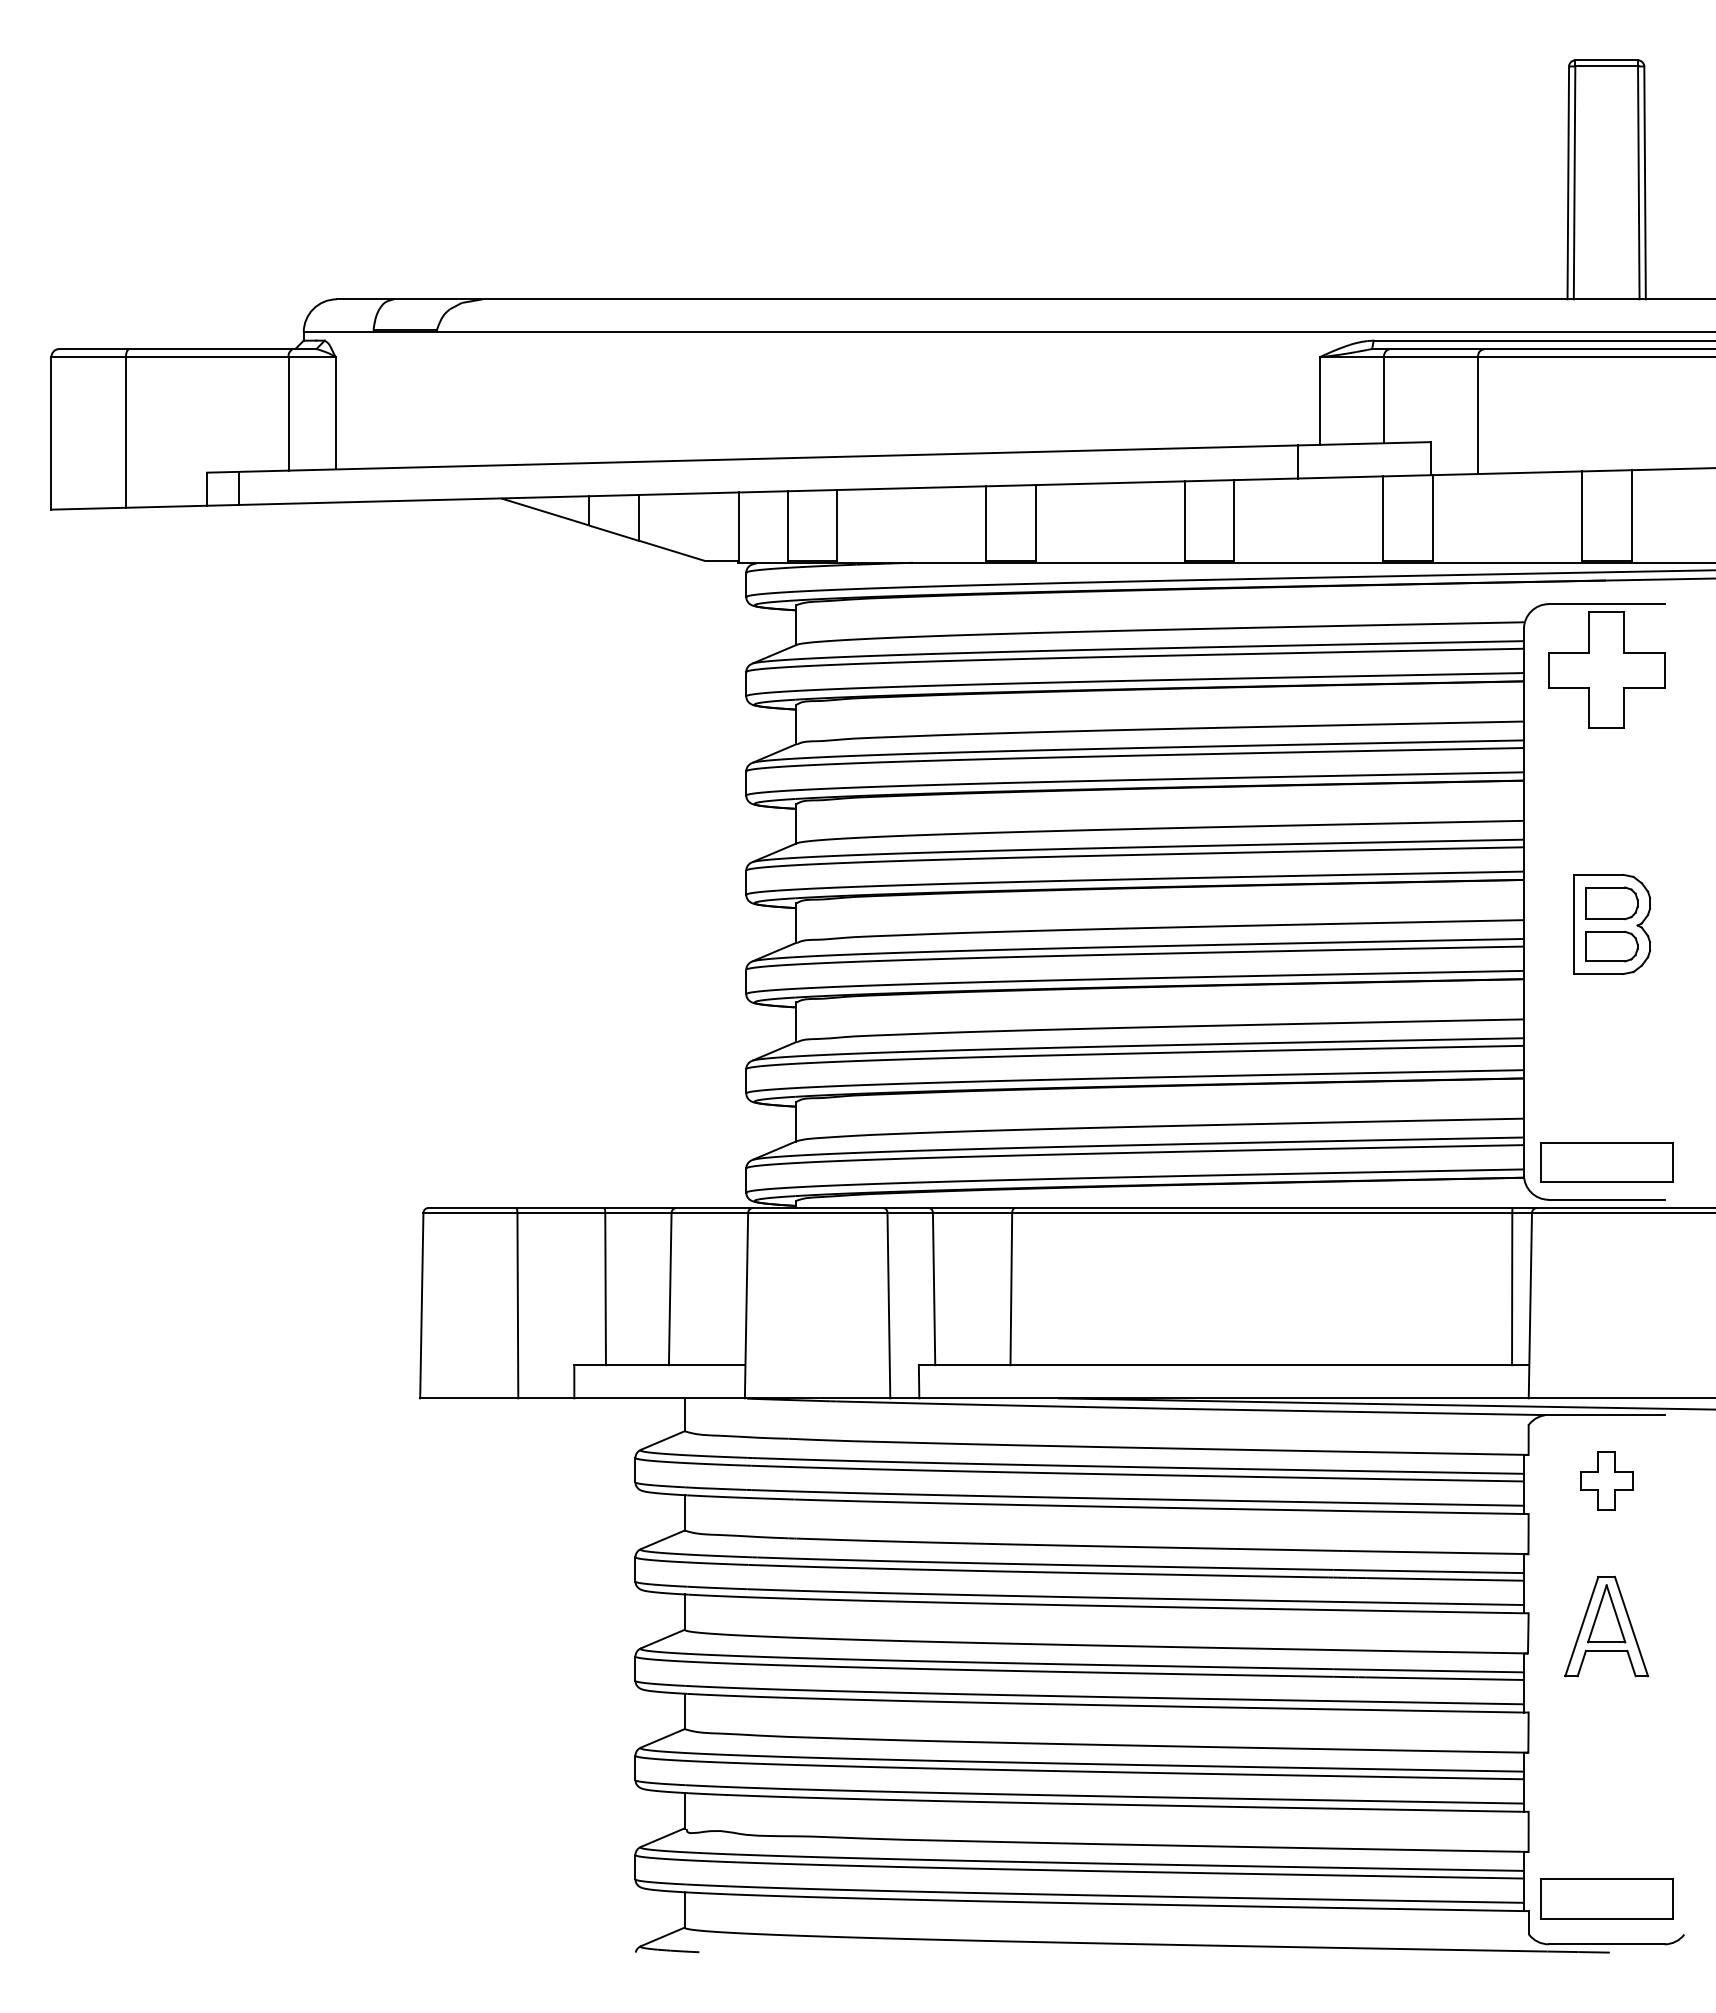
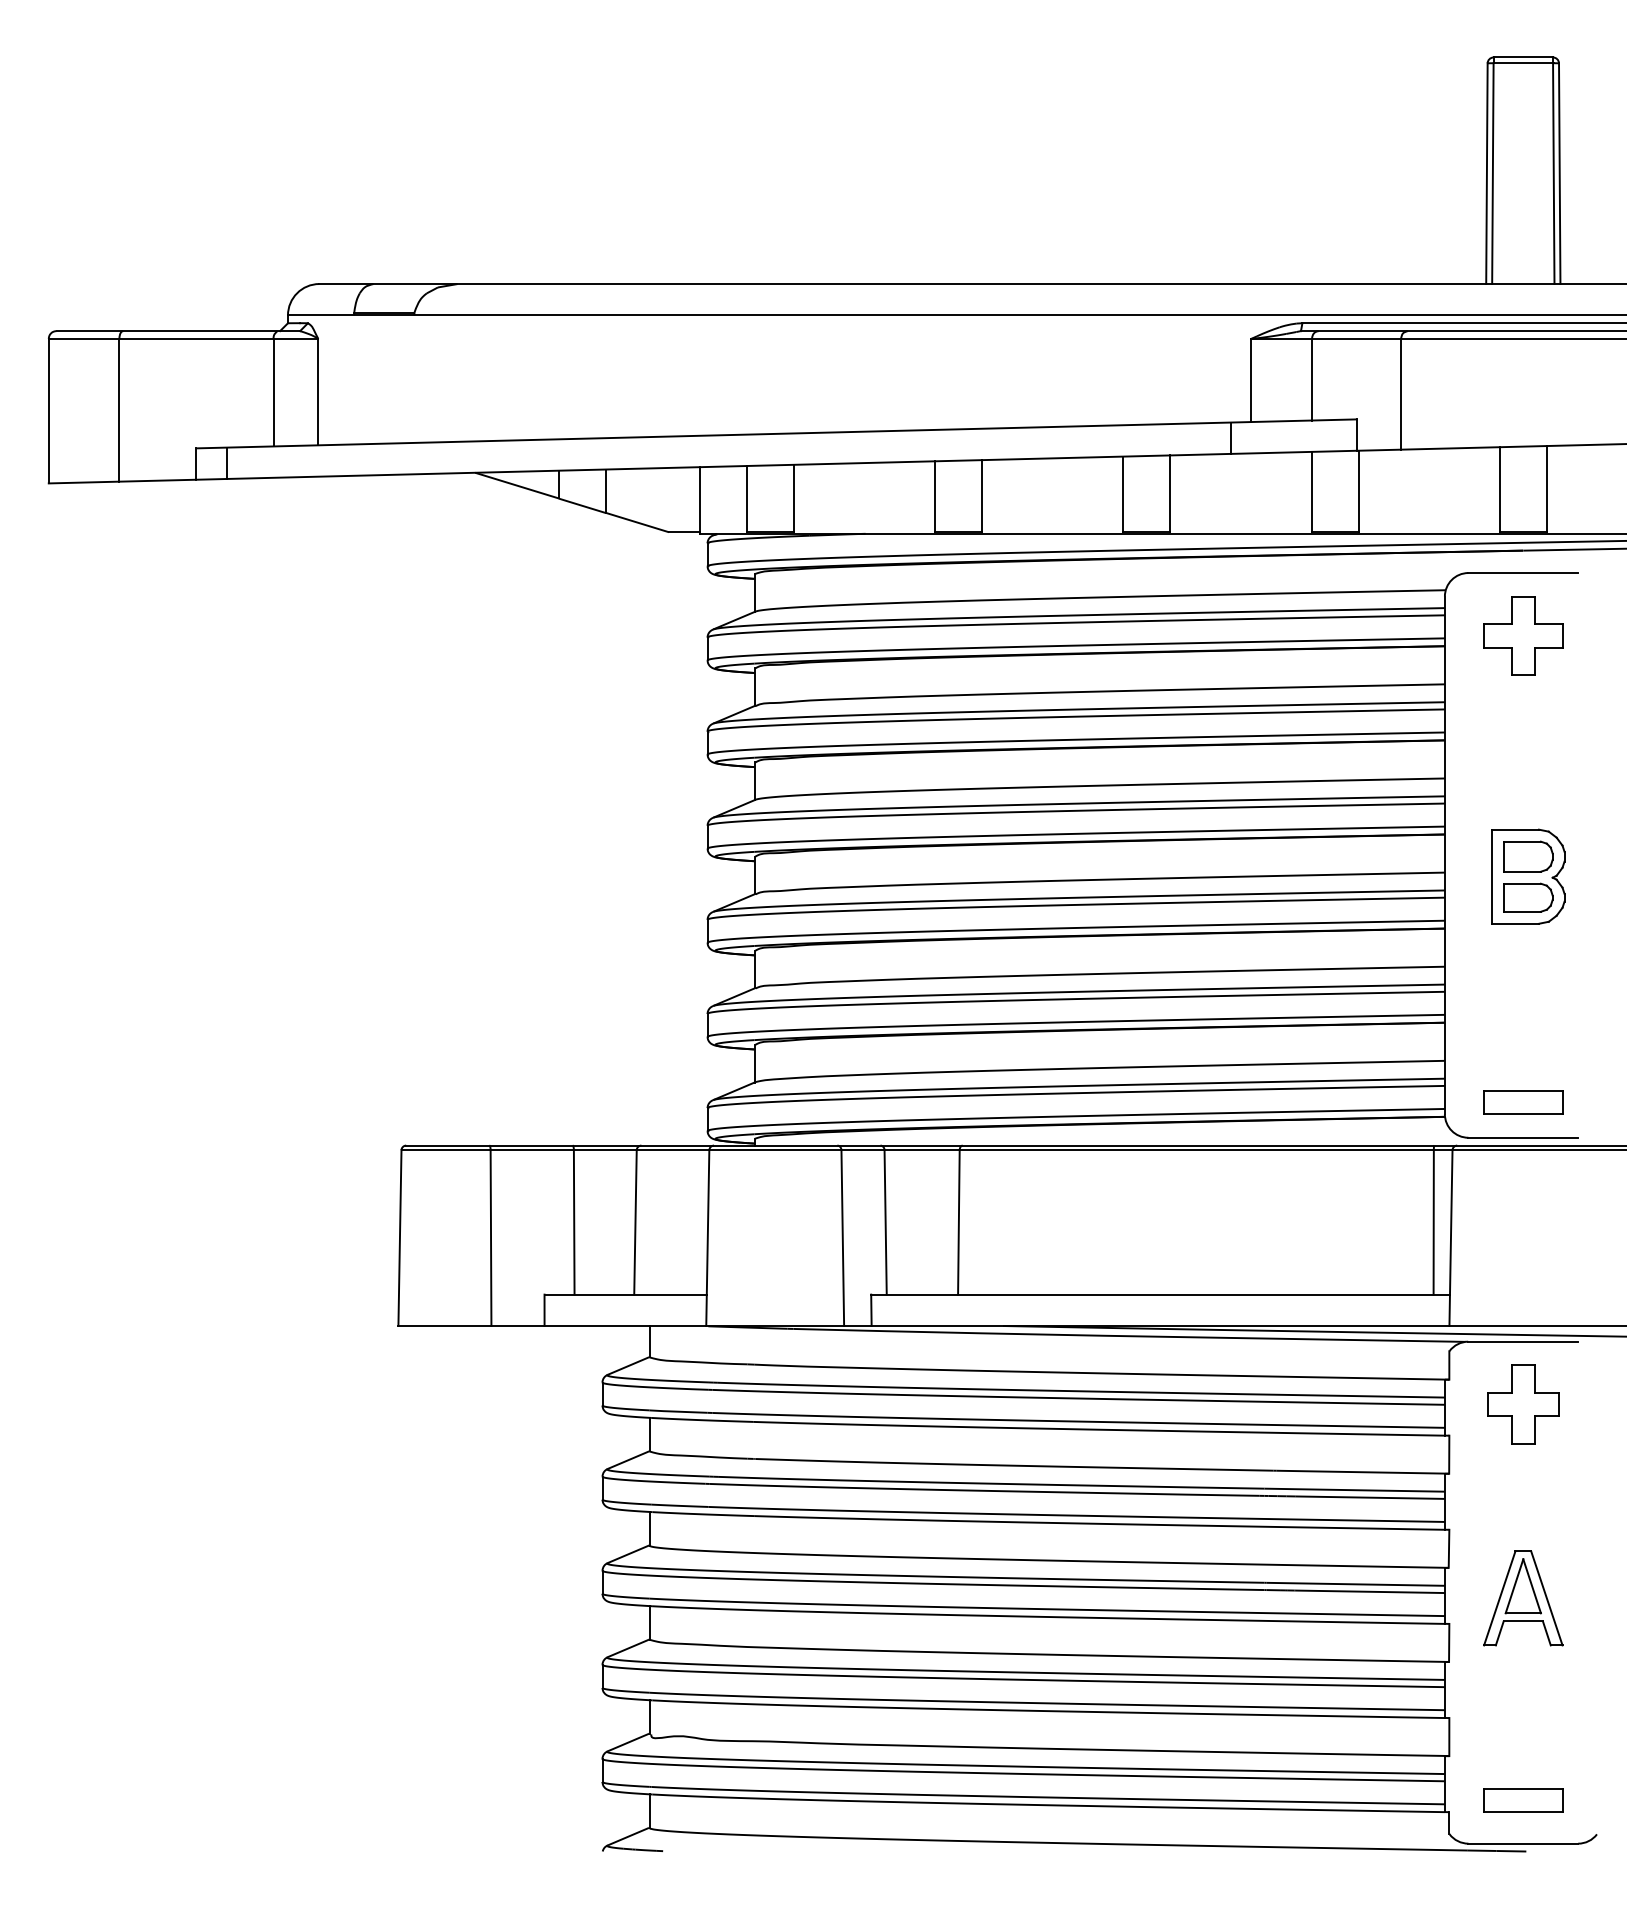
part: (1606, 670) -> (1523, 635), size x0.71
part: (1606, 1162) -> (1523, 1102), size x0.62
part: (1606, 1480) -> (1523, 1403), size x1.43
part: (1606, 1626) -> (1523, 1598), moved
part: (1606, 1898) -> (1523, 1800), size x0.62

